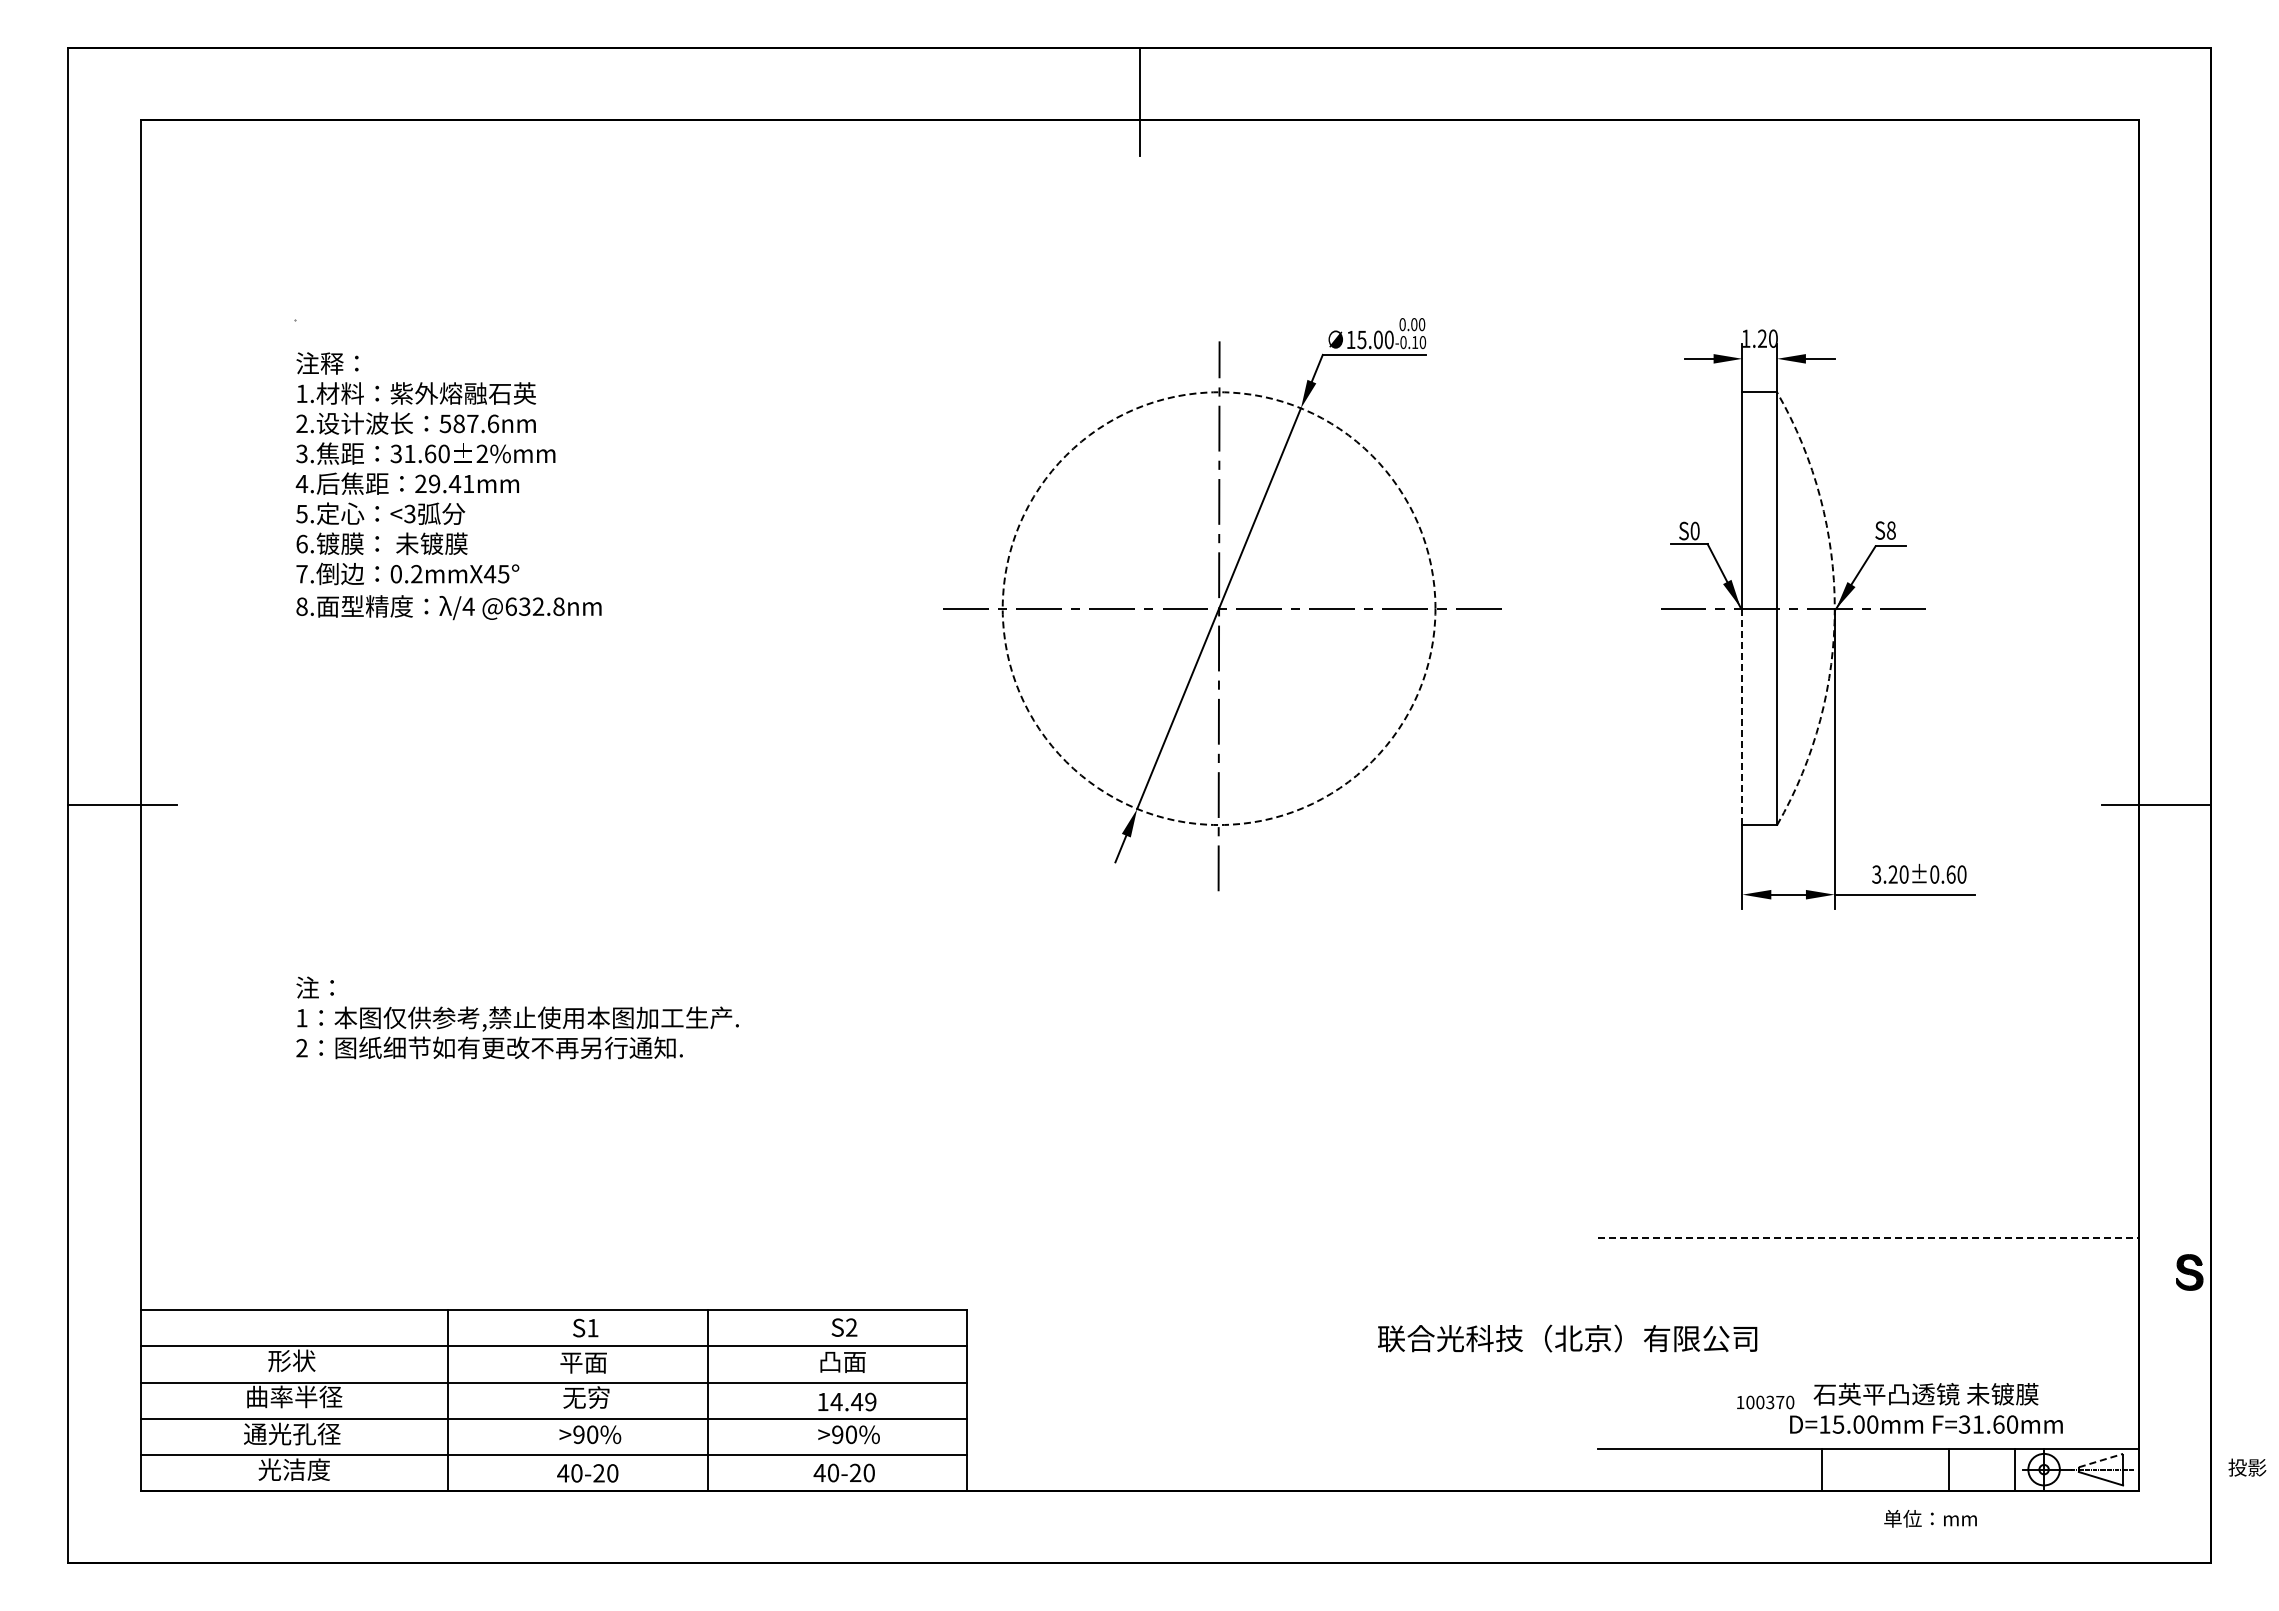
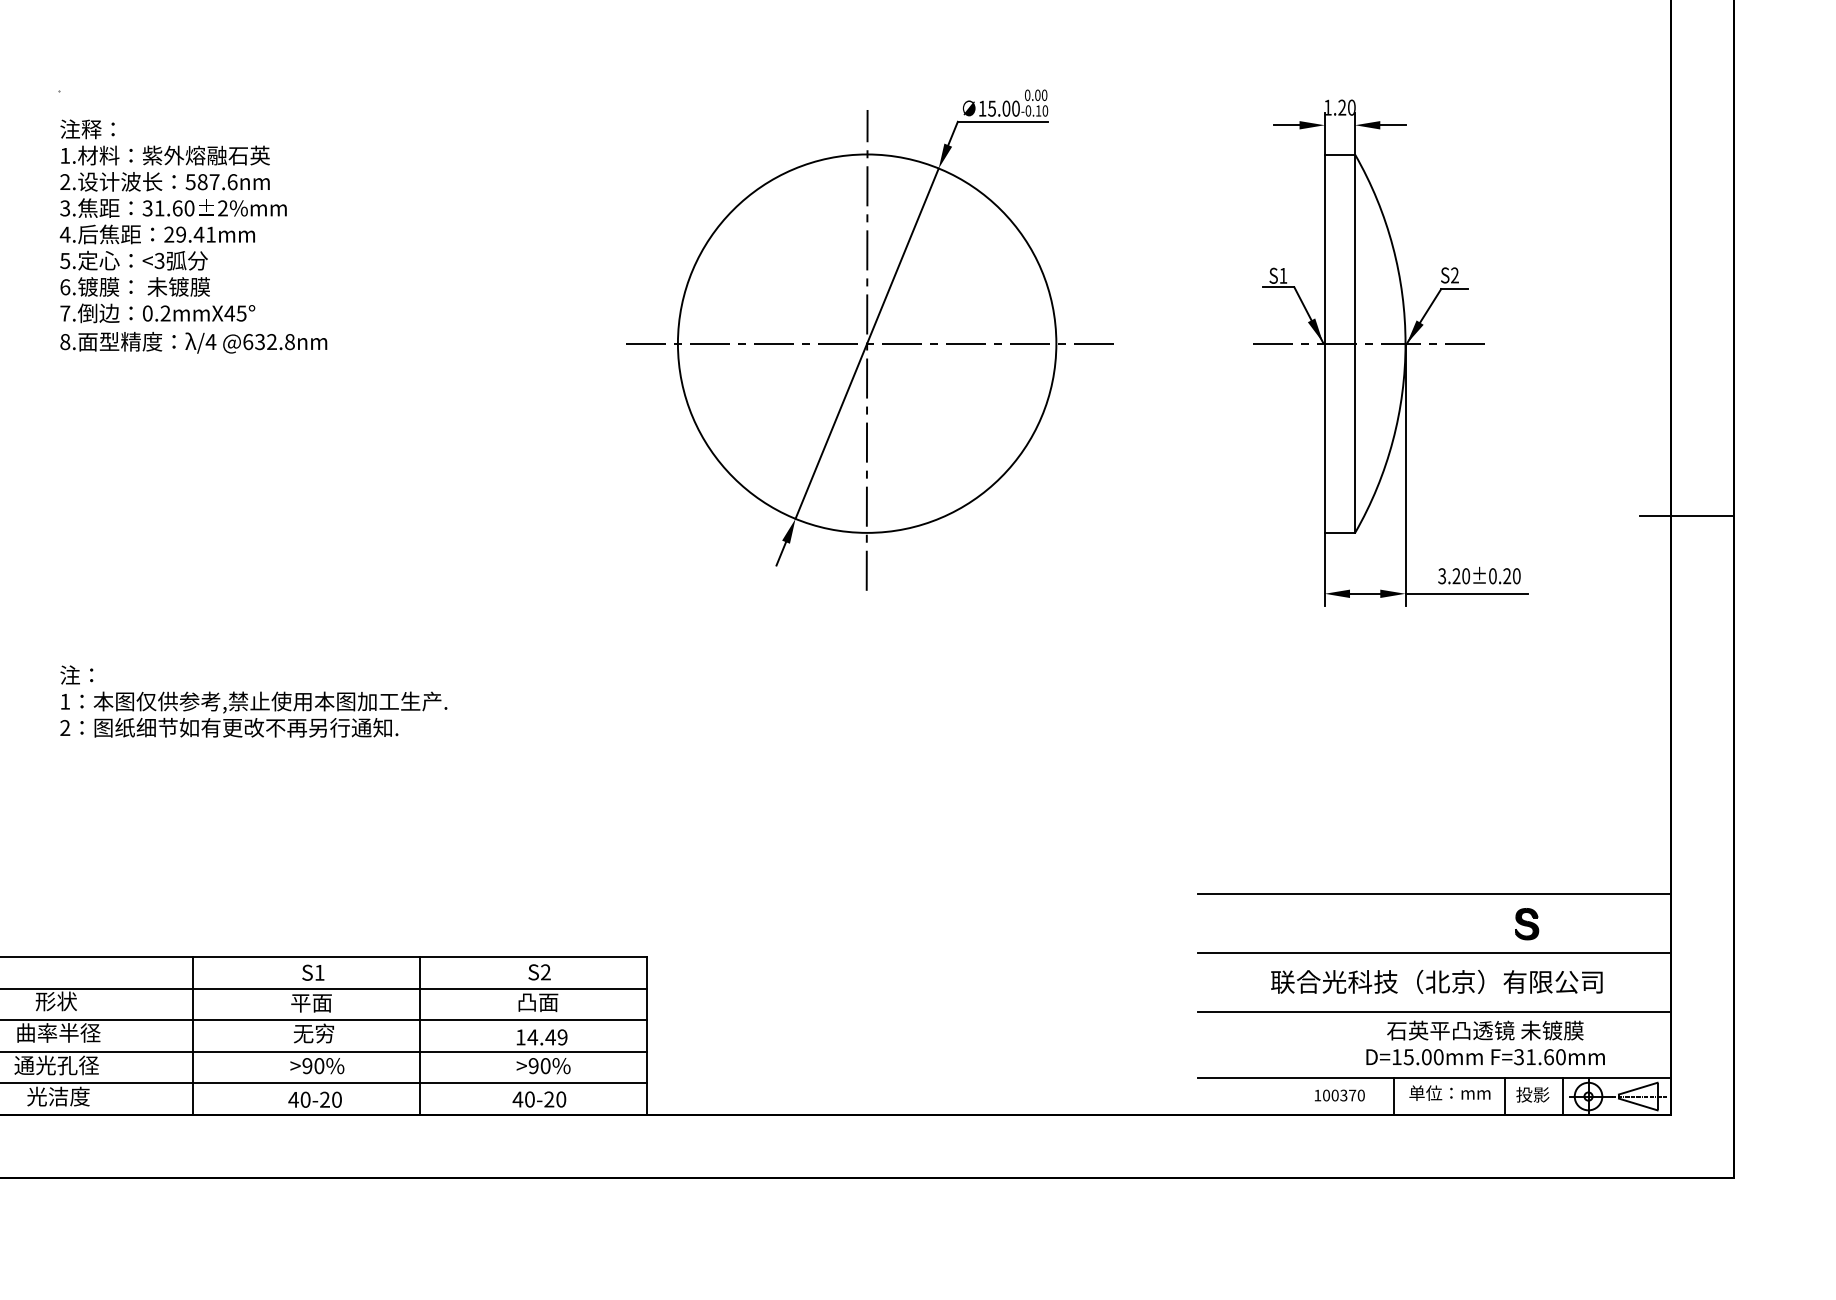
text: (1694, 530) -> (1282, 275), S0 -> S1
text: (1890, 530) -> (1454, 275), S8 -> S2
circle: (1218, 608) -> (866, 343), dashed -> solid
arc: (1834, 608) -> (1405, 343), dashed -> solid
line: (1742, 716) -> (1324, 438), dashed -> solid
text: (1950, 874) -> (1506, 576), 3.20±0.60 -> 3.20±0.20
line: (1868, 1238) -> (1434, 894), dashed -> solid
part: (2189, 1272) -> (1526, 924), moved
line: (1867, 1305) -> (1434, 953), added
text: (1567, 1338) -> (1436, 981), moved
line: (1867, 1372) -> (1434, 1011), added
text: (1765, 1402) -> (1339, 1095), moved
line: (2101, 1460) -> (1638, 1088), dashed -> solid
text: (2247, 1467) -> (1532, 1094), moved
text: (1930, 1518) -> (1449, 1092), moved

